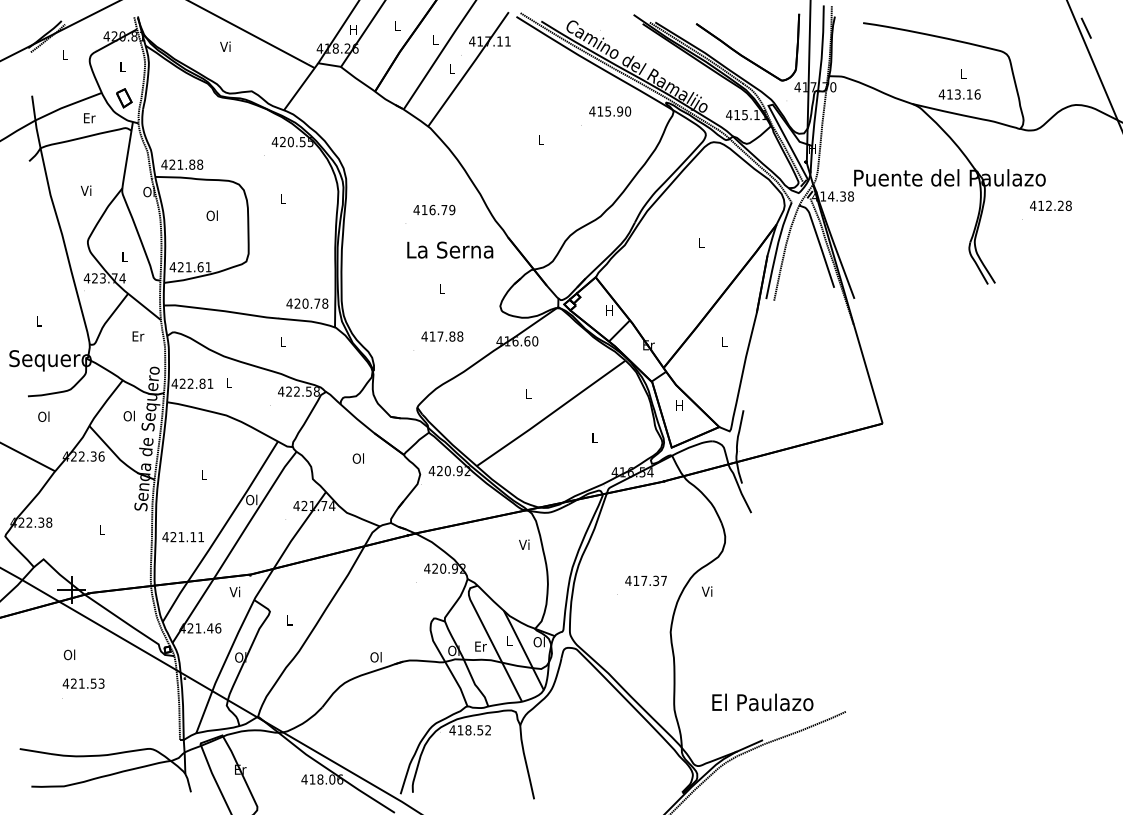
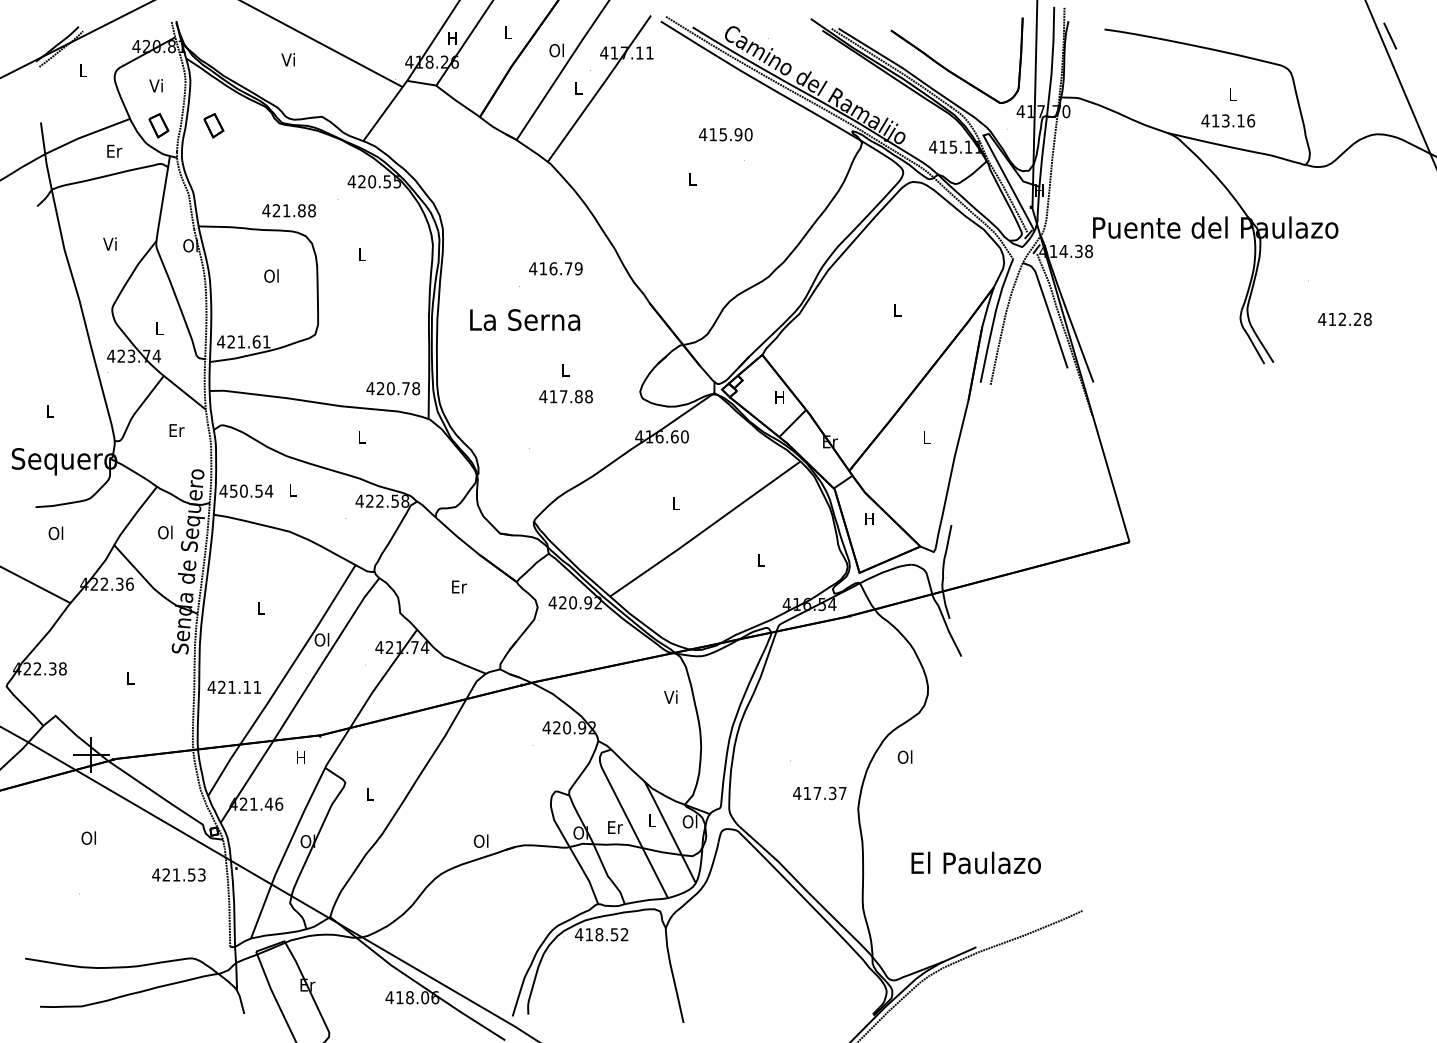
text: (434, 39) -> (556, 50), L -> Ol
text: (121, 66) -> (155, 85), L -> Vi
part: (166, 98) -> (213, 125), added
text: (609, 111) -> (725, 134), moved
text: (181, 164) -> (288, 210), moved
text: (1050, 205) -> (1344, 319), moved
text: (450, 249) -> (525, 319), moved
text: (441, 336) -> (565, 396), moved
text: (196, 383) -> (251, 490), 422.81 -> 450.54
text: (359, 458) -> (459, 586), Ol -> Er
text: (645, 580) -> (819, 793), moved
text: (234, 591) -> (300, 757), Vi -> H
text: (706, 591) -> (904, 756), Vi -> Ol
text: (83, 683) -> (178, 874), moved
text: (762, 702) -> (975, 862), moved

